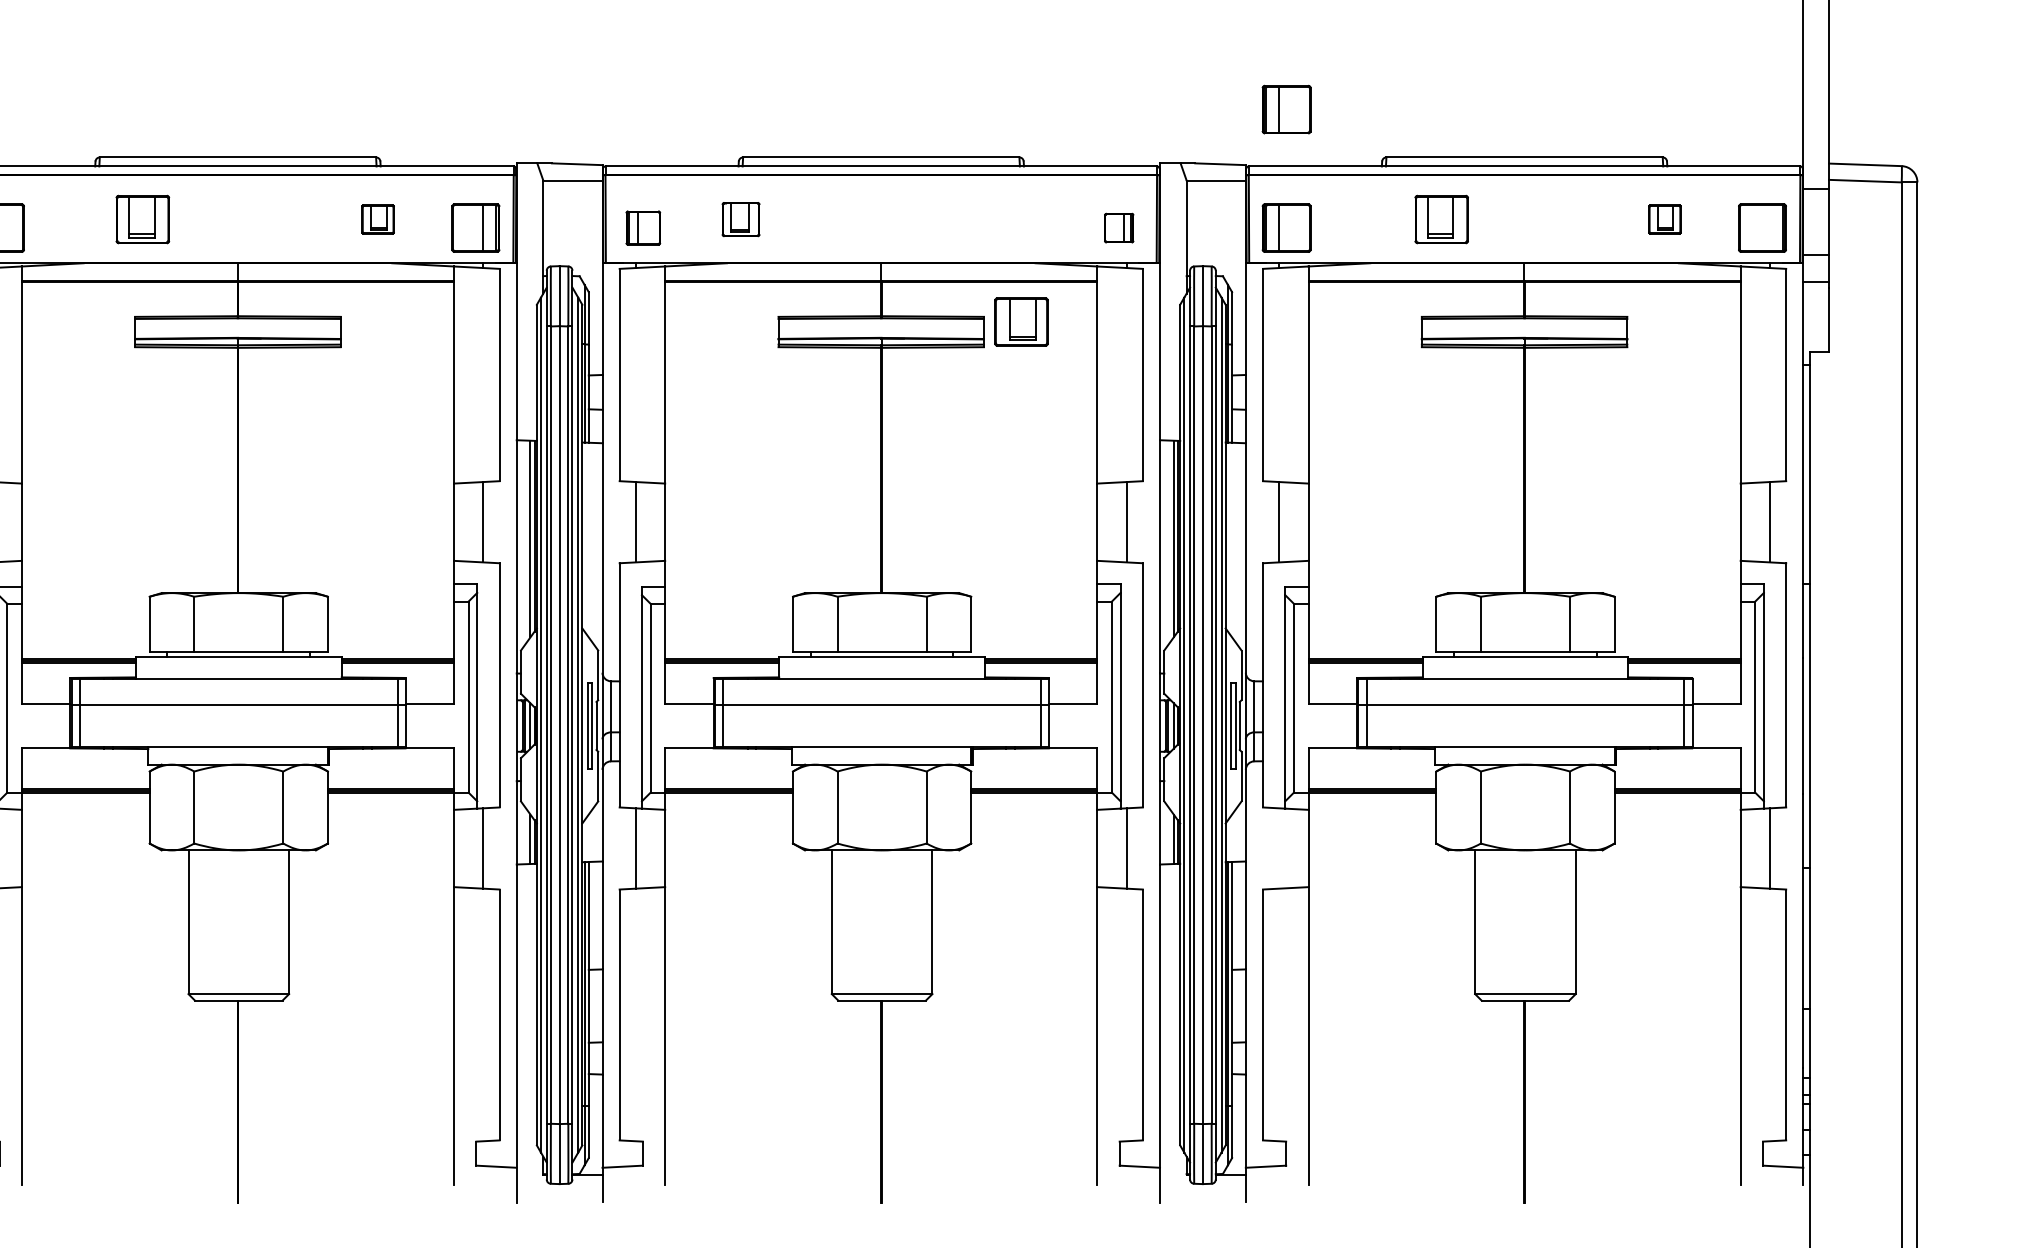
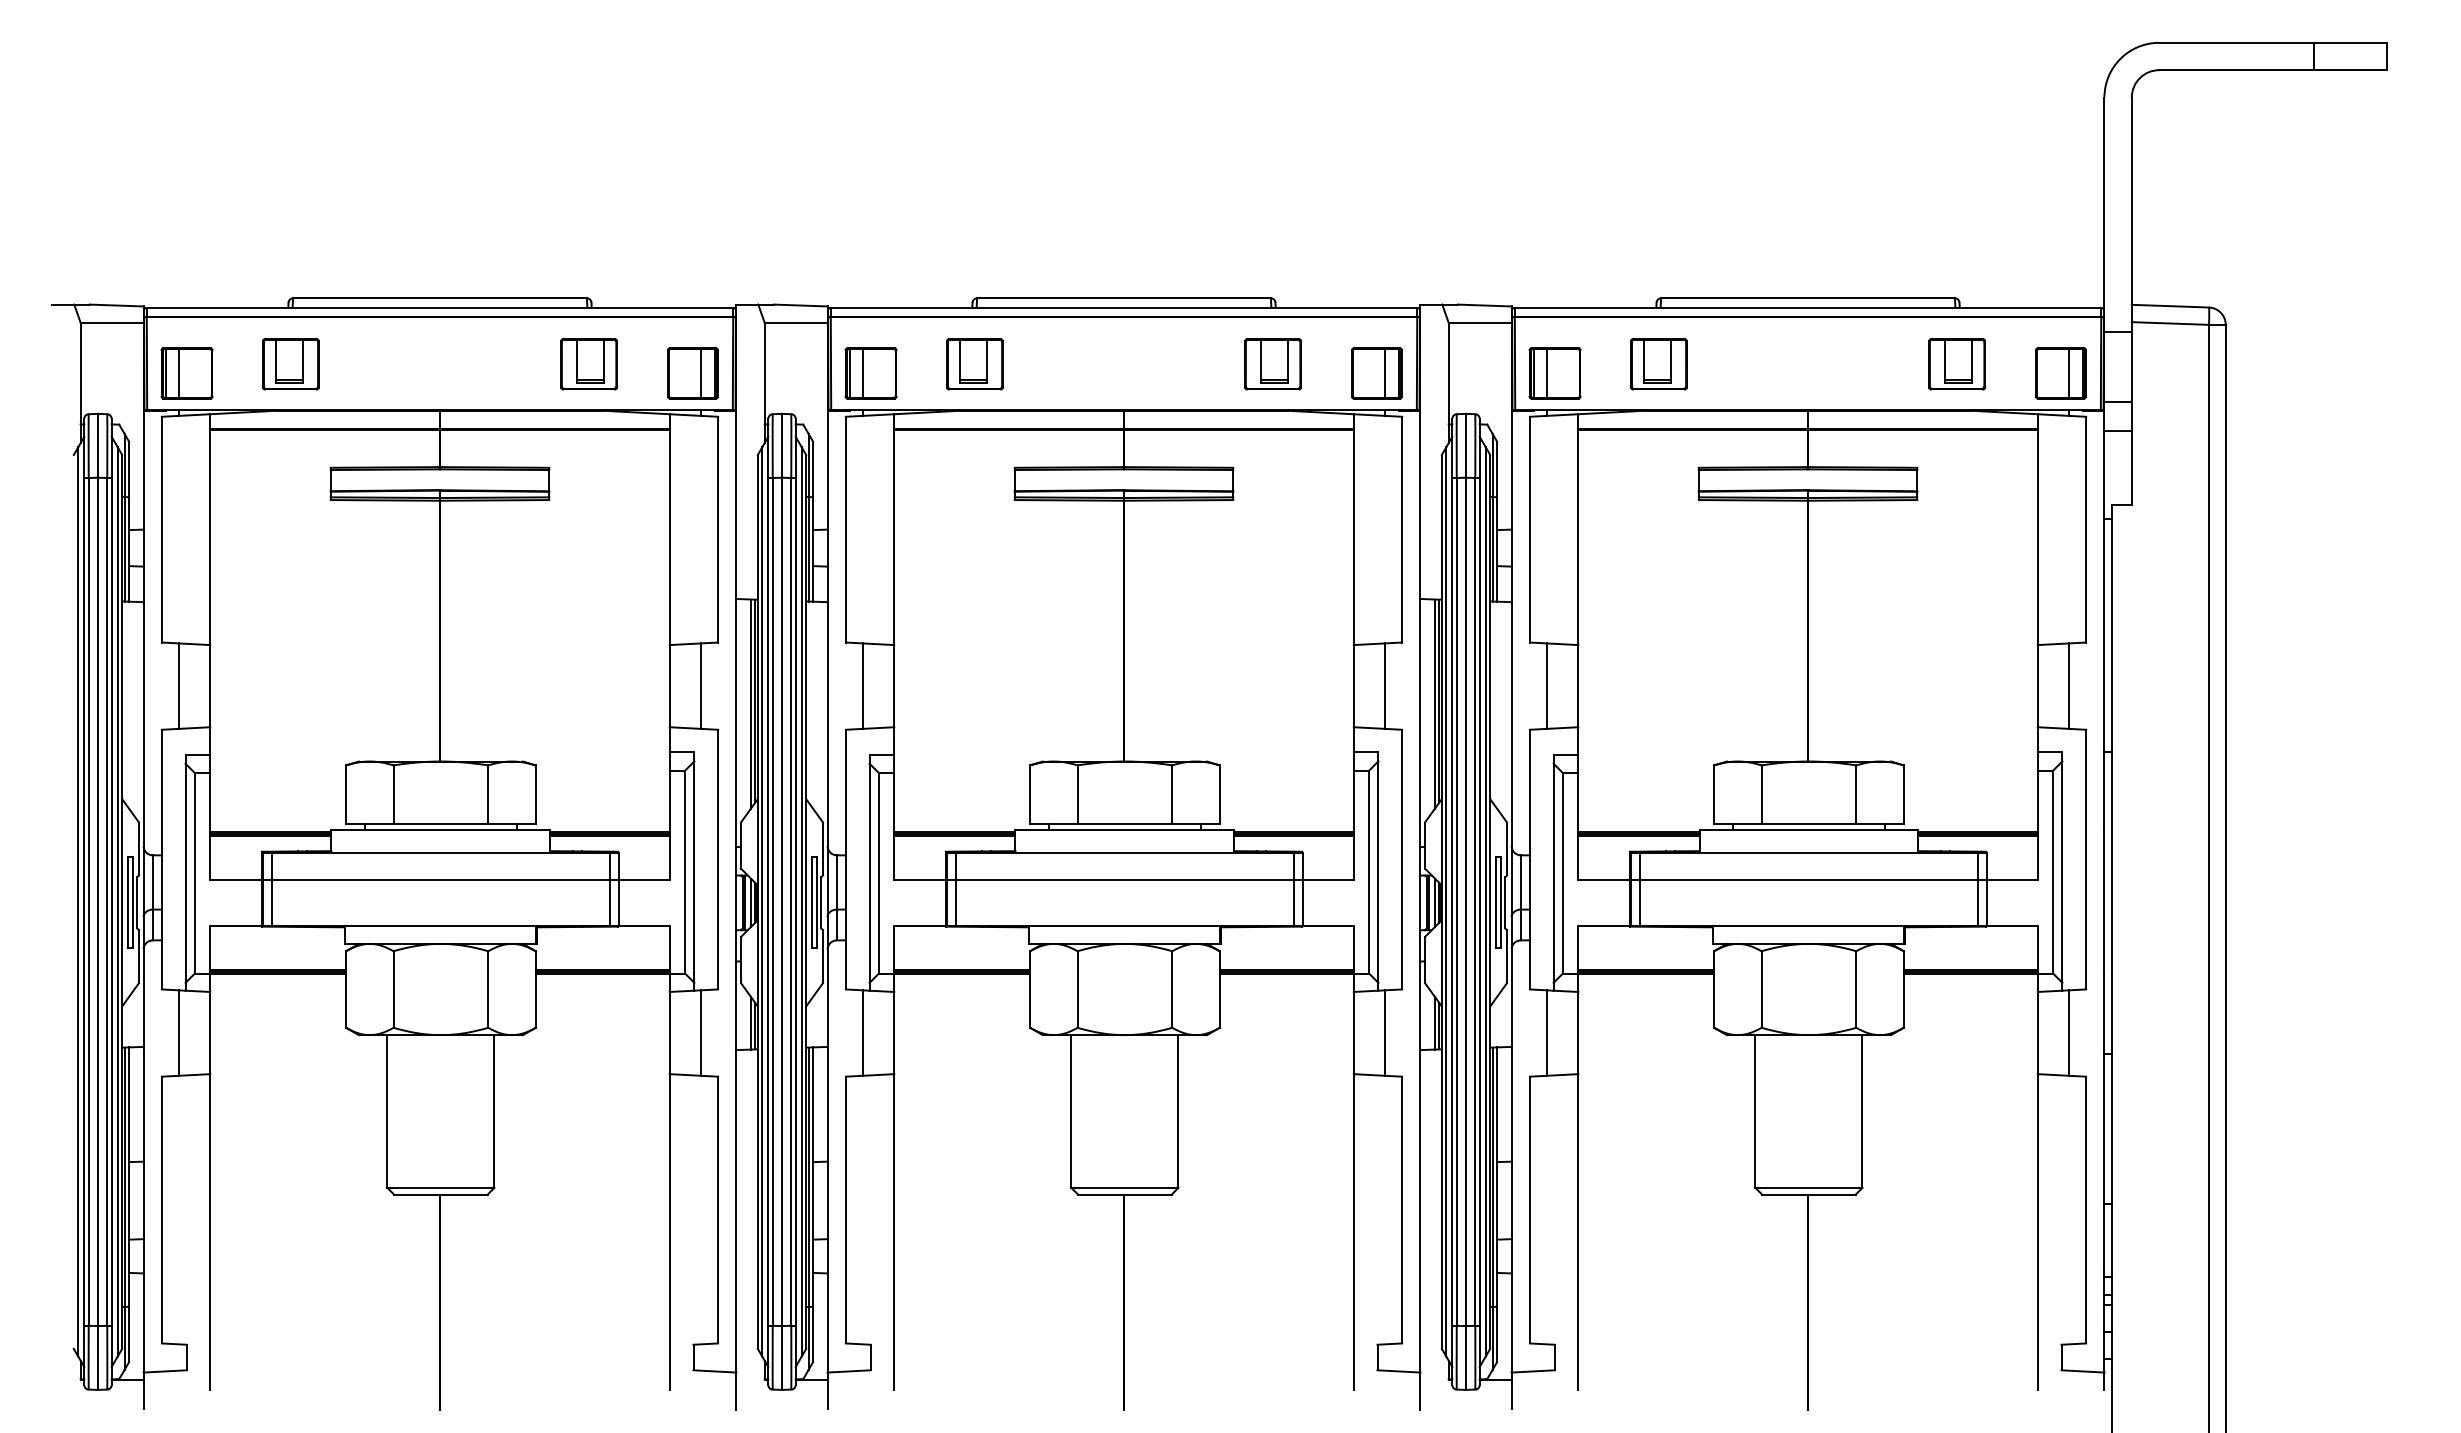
part: (1286, 109) -> (1554, 247), removed
part: (142, 219) -> (290, 364), moved
part: (377, 219) -> (588, 364), size x1.67
part: (740, 219) -> (974, 364), size x1.43
part: (1441, 219) -> (1658, 364), moved
part: (1665, 219) -> (1957, 364), size x1.67
line: (1769, 227) -> (2068, 372), added
part: (642, 228) -> (870, 373), size x1.43
part: (1118, 228) -> (1376, 373), size x1.67
part: (1020, 322) -> (1272, 364), moved
line: (1279, 847) -> (1547, 1032), added

